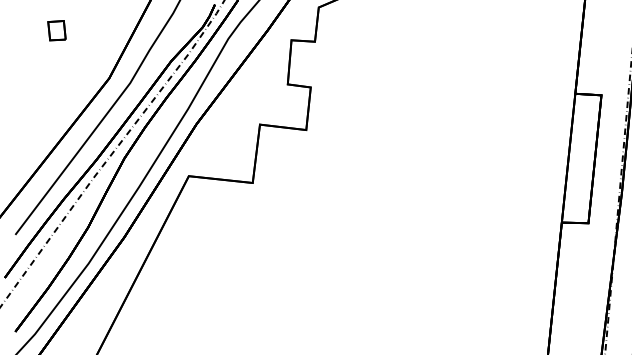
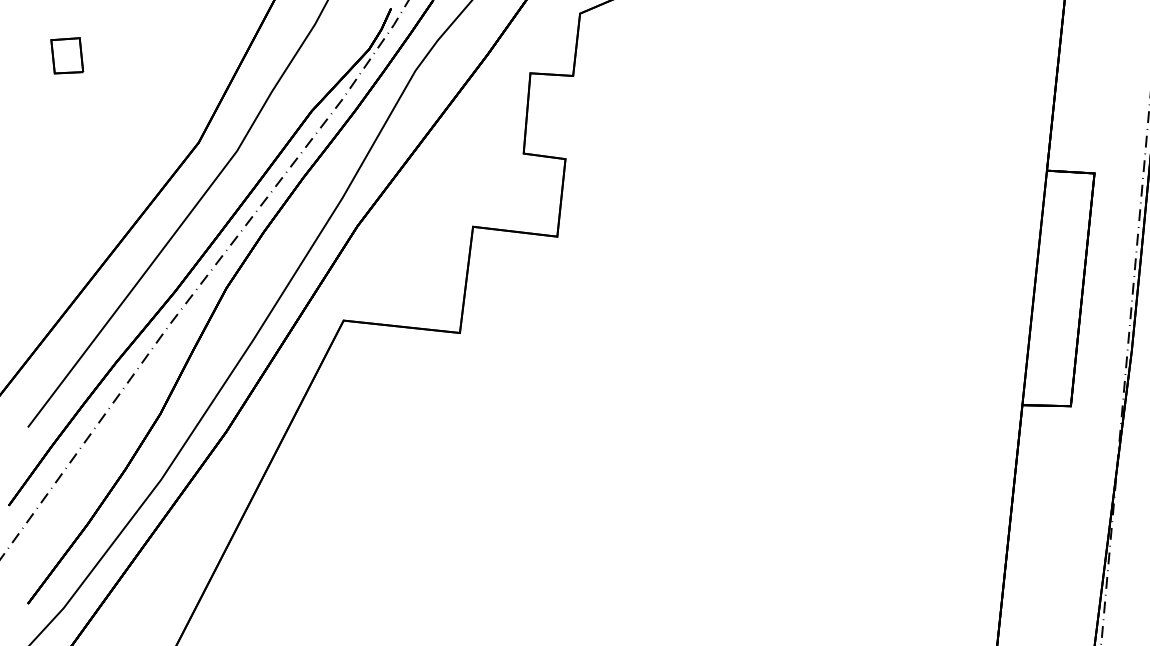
part: (56, 30) -> (66, 55), moved

